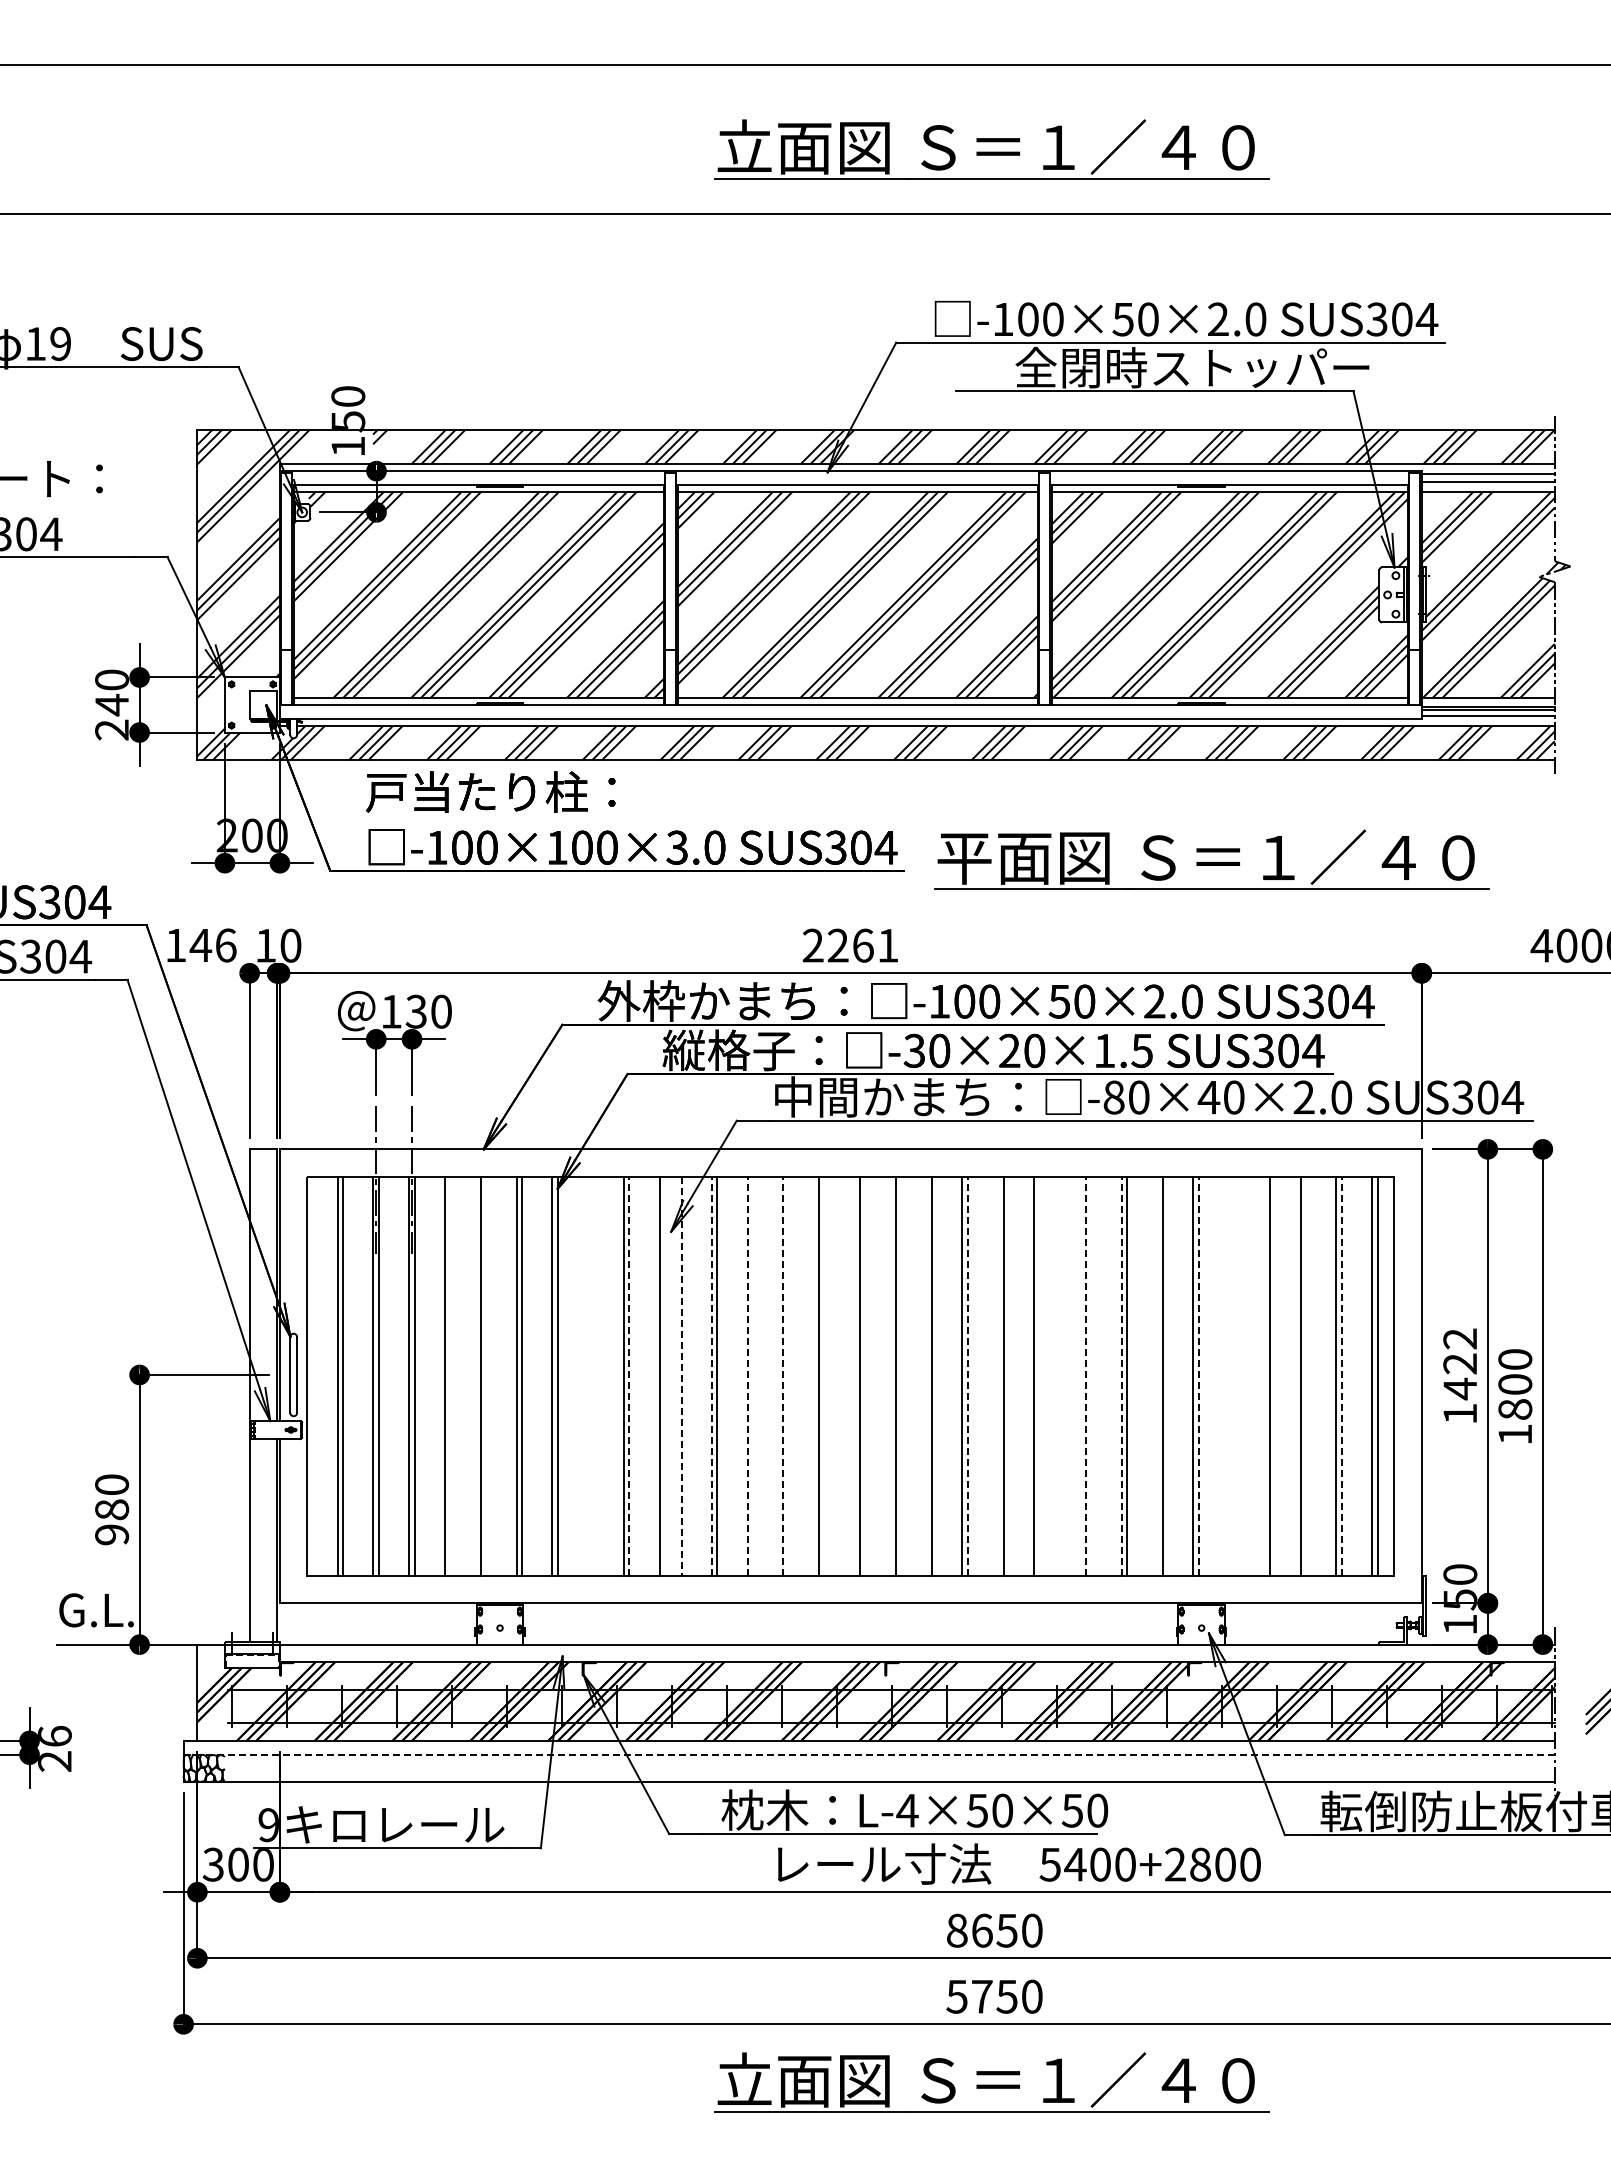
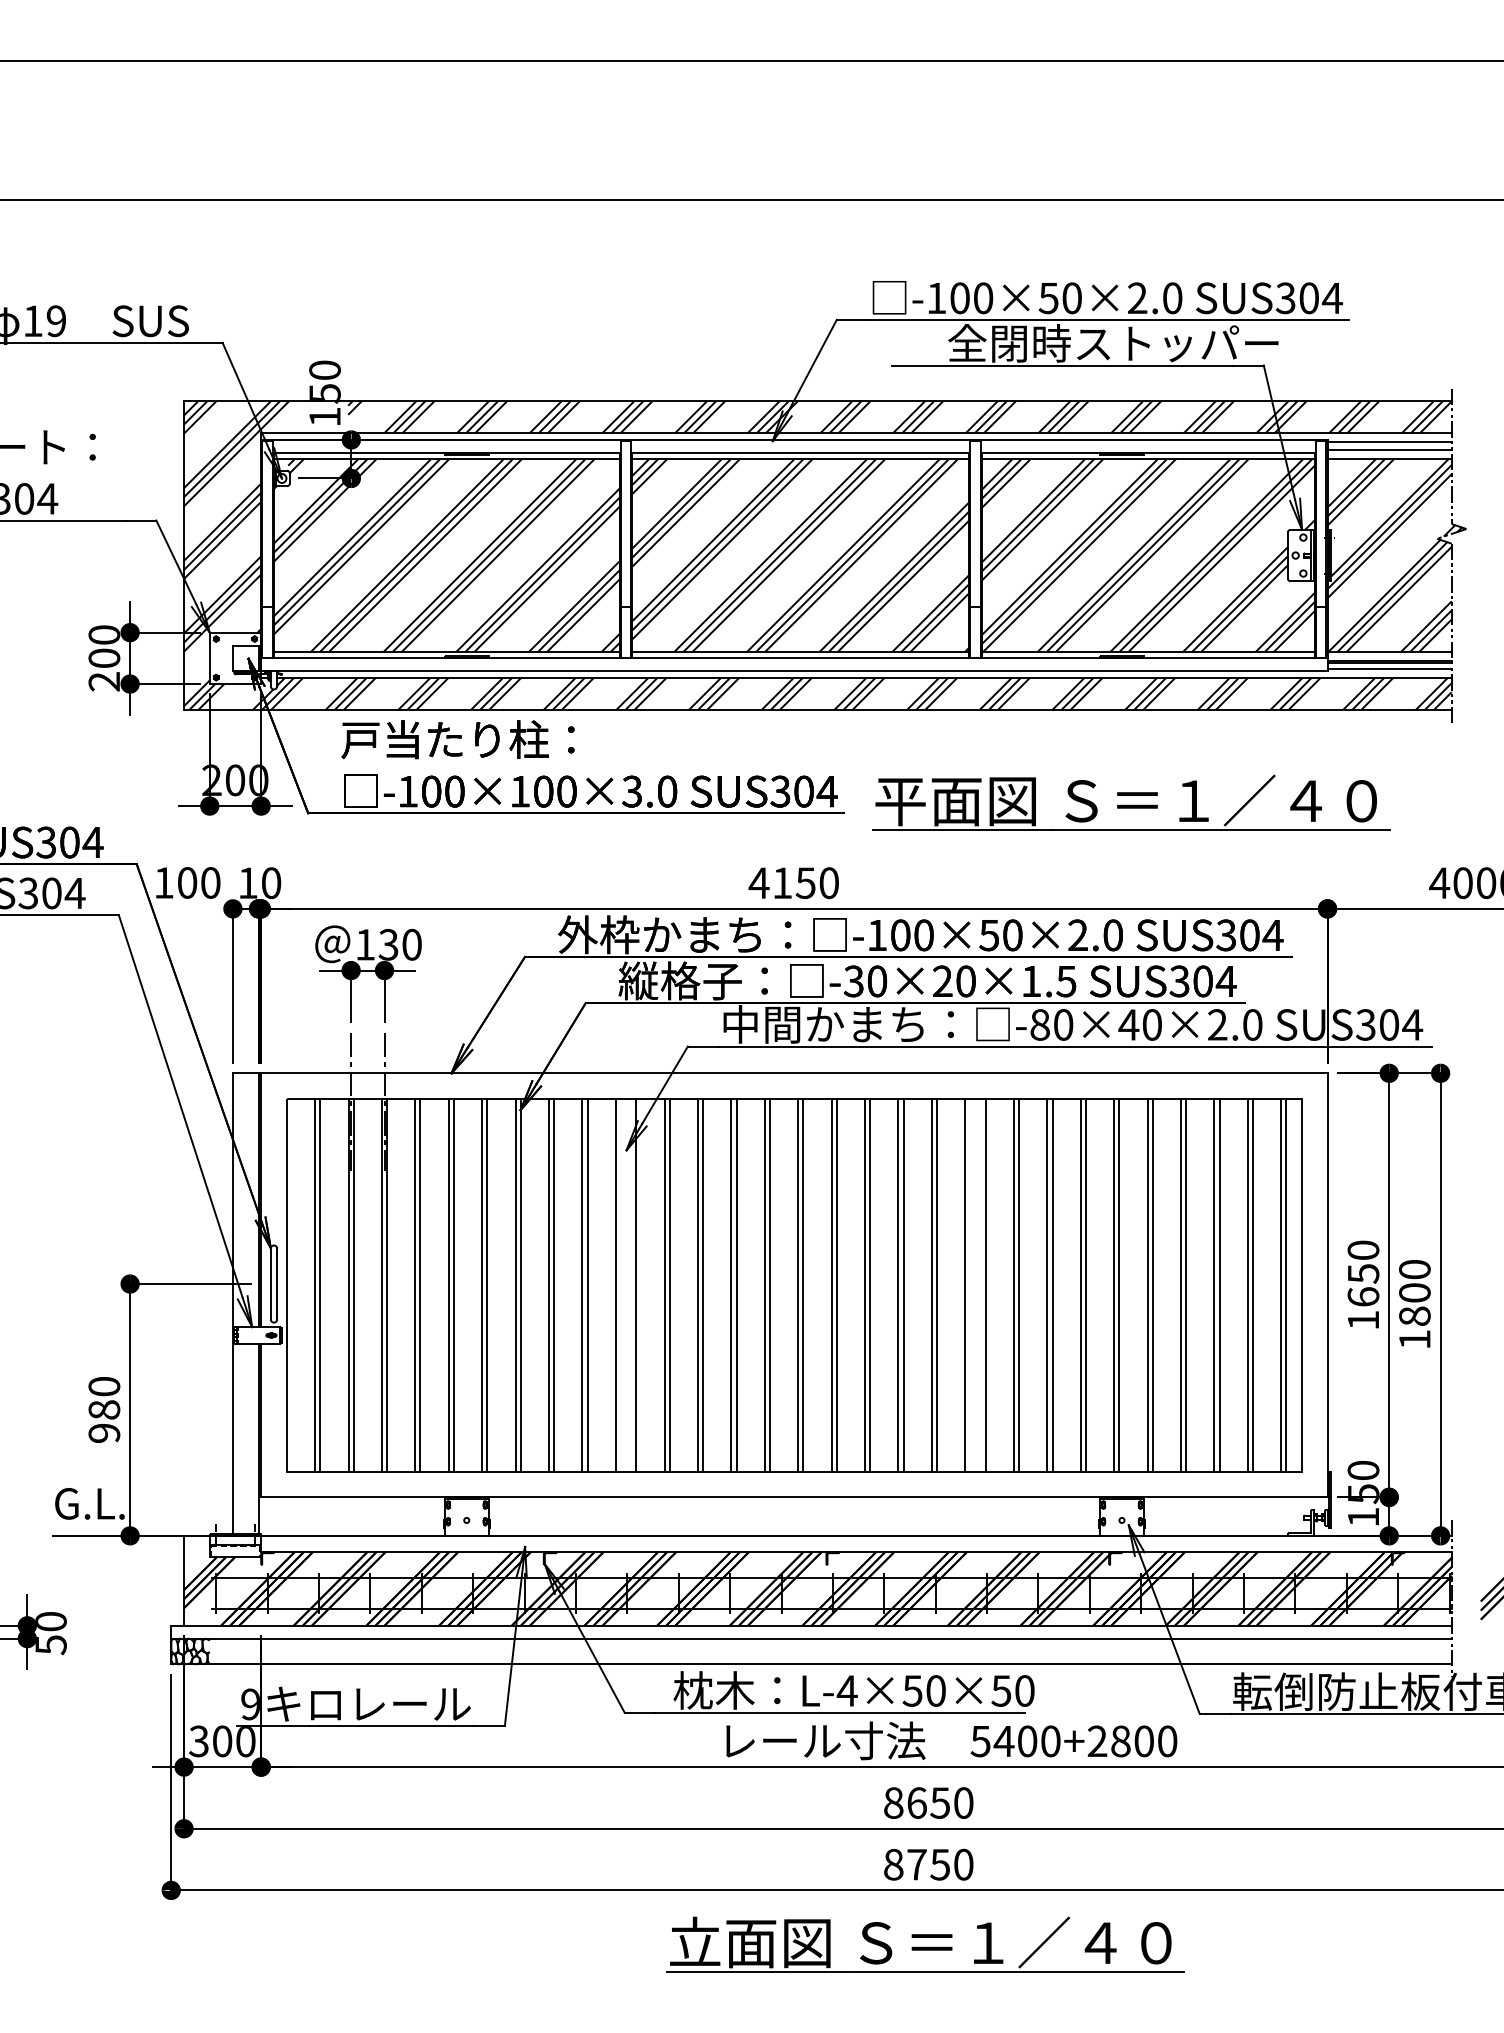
part: (991, 149) -> (925, 139), removed
text: (112, 704) -> (104, 657), 240 -> 200
text: (212, 945) -> (198, 882), 146 -> 100
text: (849, 945) -> (793, 882), 2261 -> 4150
text: (1460, 1364) -> (1363, 1274), 1422 -> 1650
line: (450, 1375) -> (420, 1284), added
line: (486, 1375) -> (454, 1284), added
line: (588, 1375) -> (549, 1284), added
line: (593, 1375) -> (554, 1284), added
line: (629, 1375) -> (587, 1284), dashed -> solid
line: (711, 1375) -> (664, 1284), dashed -> solid
line: (747, 1375) -> (697, 1284), dashed -> solid
line: (753, 1375) -> (703, 1284), added
line: (783, 1375) -> (731, 1284), dashed -> solid
line: (788, 1375) -> (736, 1284), added
line: (824, 1375) -> (769, 1284), added
line: (854, 1375) -> (797, 1284), added
line: (890, 1375) -> (831, 1284), added
line: (926, 1375) -> (865, 1284), added
line: (967, 1375) -> (903, 1284), dashed -> solid
line: (998, 1375) -> (932, 1284), added
line: (1055, 1375) -> (985, 1284), added
line: (1086, 1375) -> (1014, 1284), dashed -> solid
line: (1091, 1375) -> (1019, 1284), added
line: (1121, 1375) -> (1047, 1284), dashed -> solid
line: (1157, 1375) -> (1080, 1284), added
line: (1198, 1375) -> (1119, 1284), dashed -> solid
line: (1229, 1375) -> (1147, 1284), added
line: (1234, 1375) -> (1152, 1284), added
line: (1264, 1375) -> (1180, 1284), added
line: (1306, 1375) -> (1219, 1284), added
line: (1341, 1375) -> (1252, 1284), dashed -> solid
line: (681, 1376) -> (636, 1285), dashed -> solid
text: (54, 1748) -> (50, 1632), 26 -> 50
line: (869, 1754) -> (811, 1638), dashed -> solid
text: (956, 1996) -> (893, 1864), 5750 -> 8750

